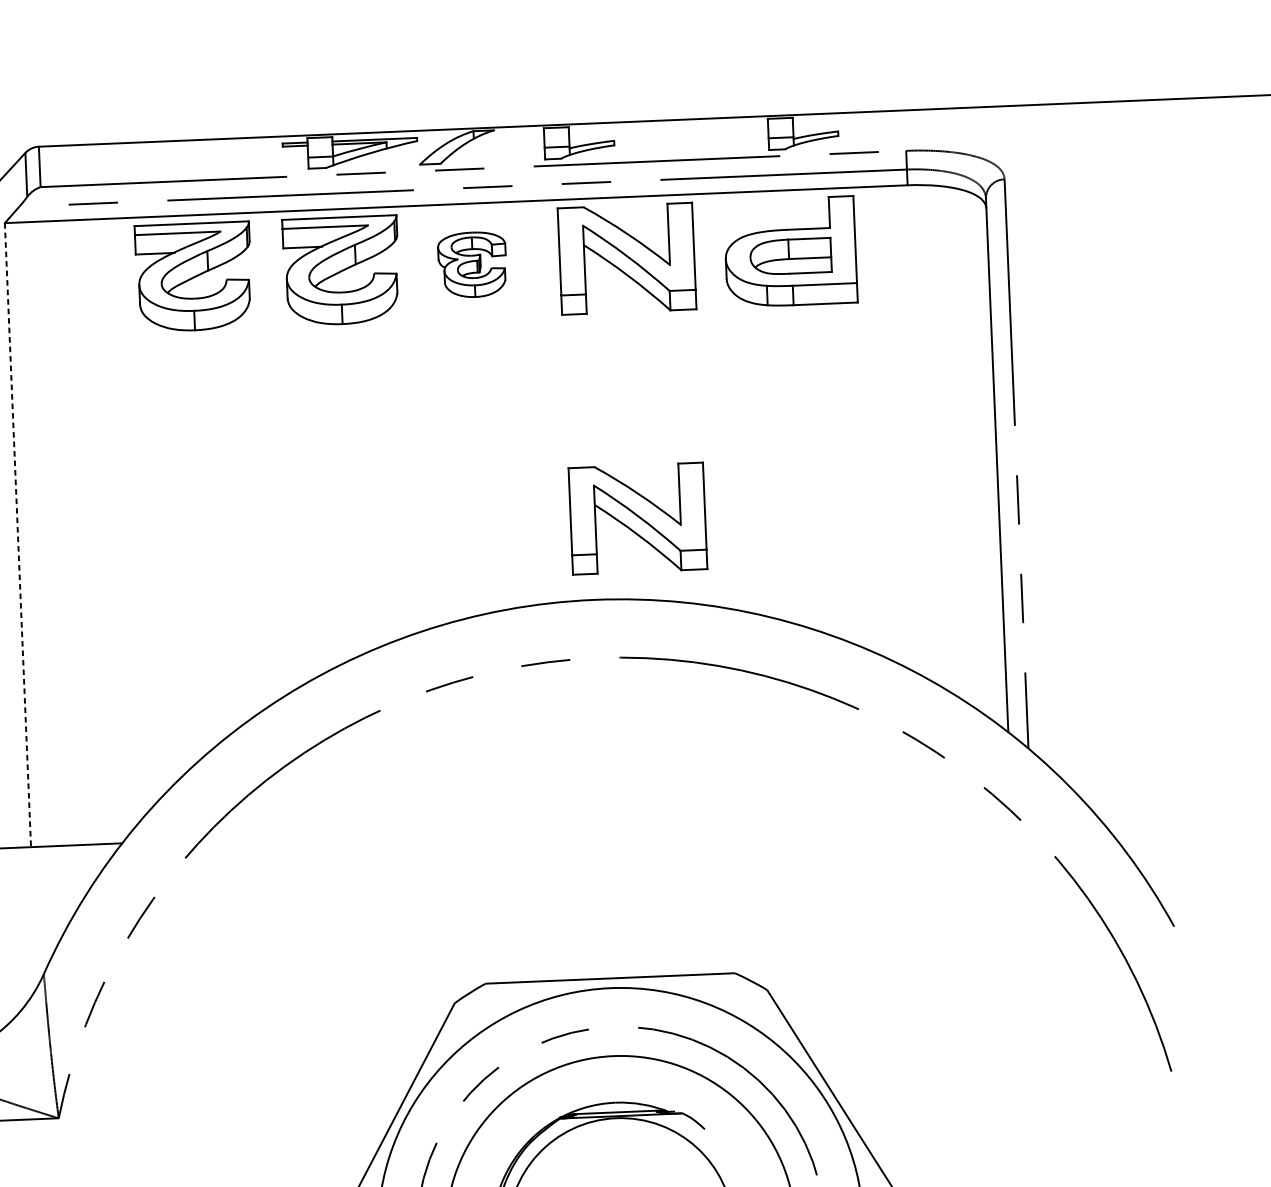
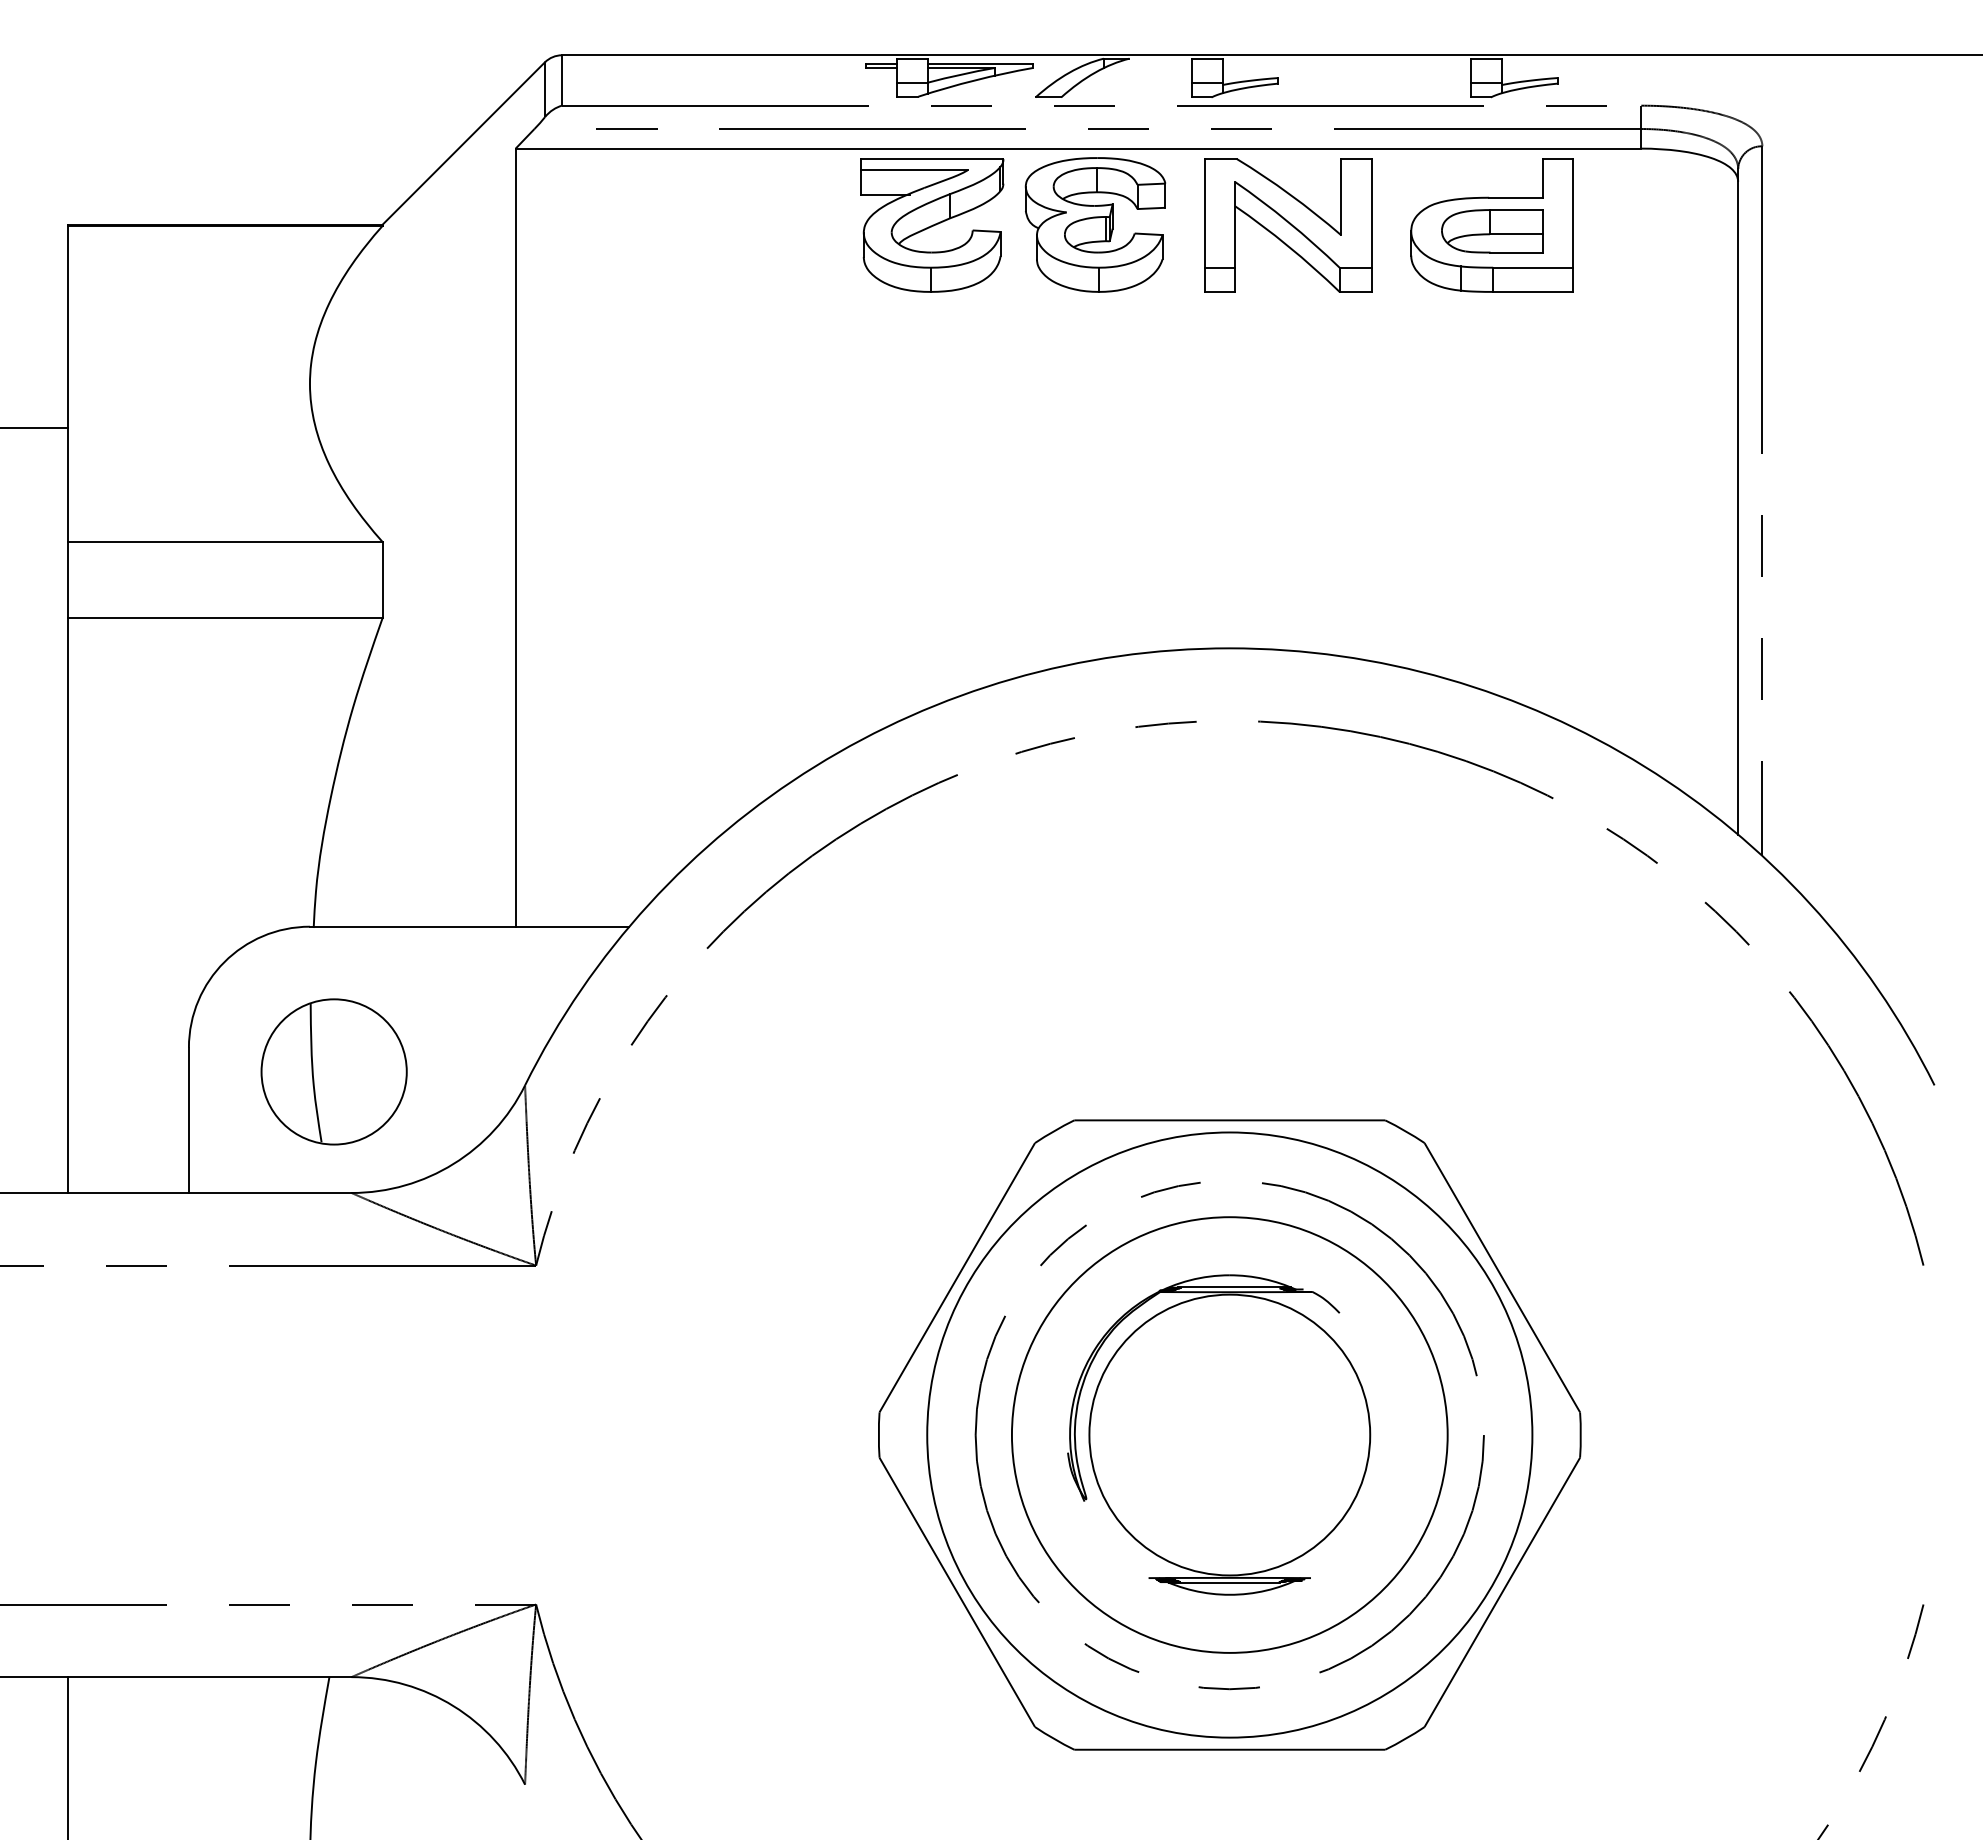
part: (472, 264) -> (1095, 224), size x1.67
part: (194, 276) -> (748, 225), removed
part: (638, 518) -> (1288, 549), removed
line: (17, 535) -> (515, 538), dashed -> solid

